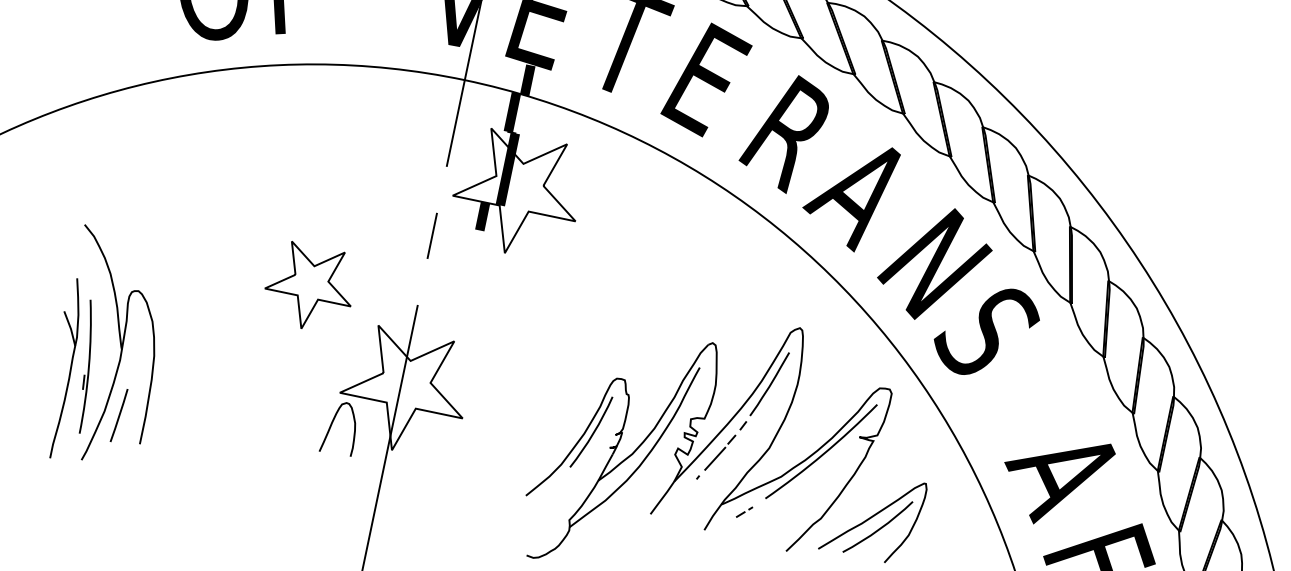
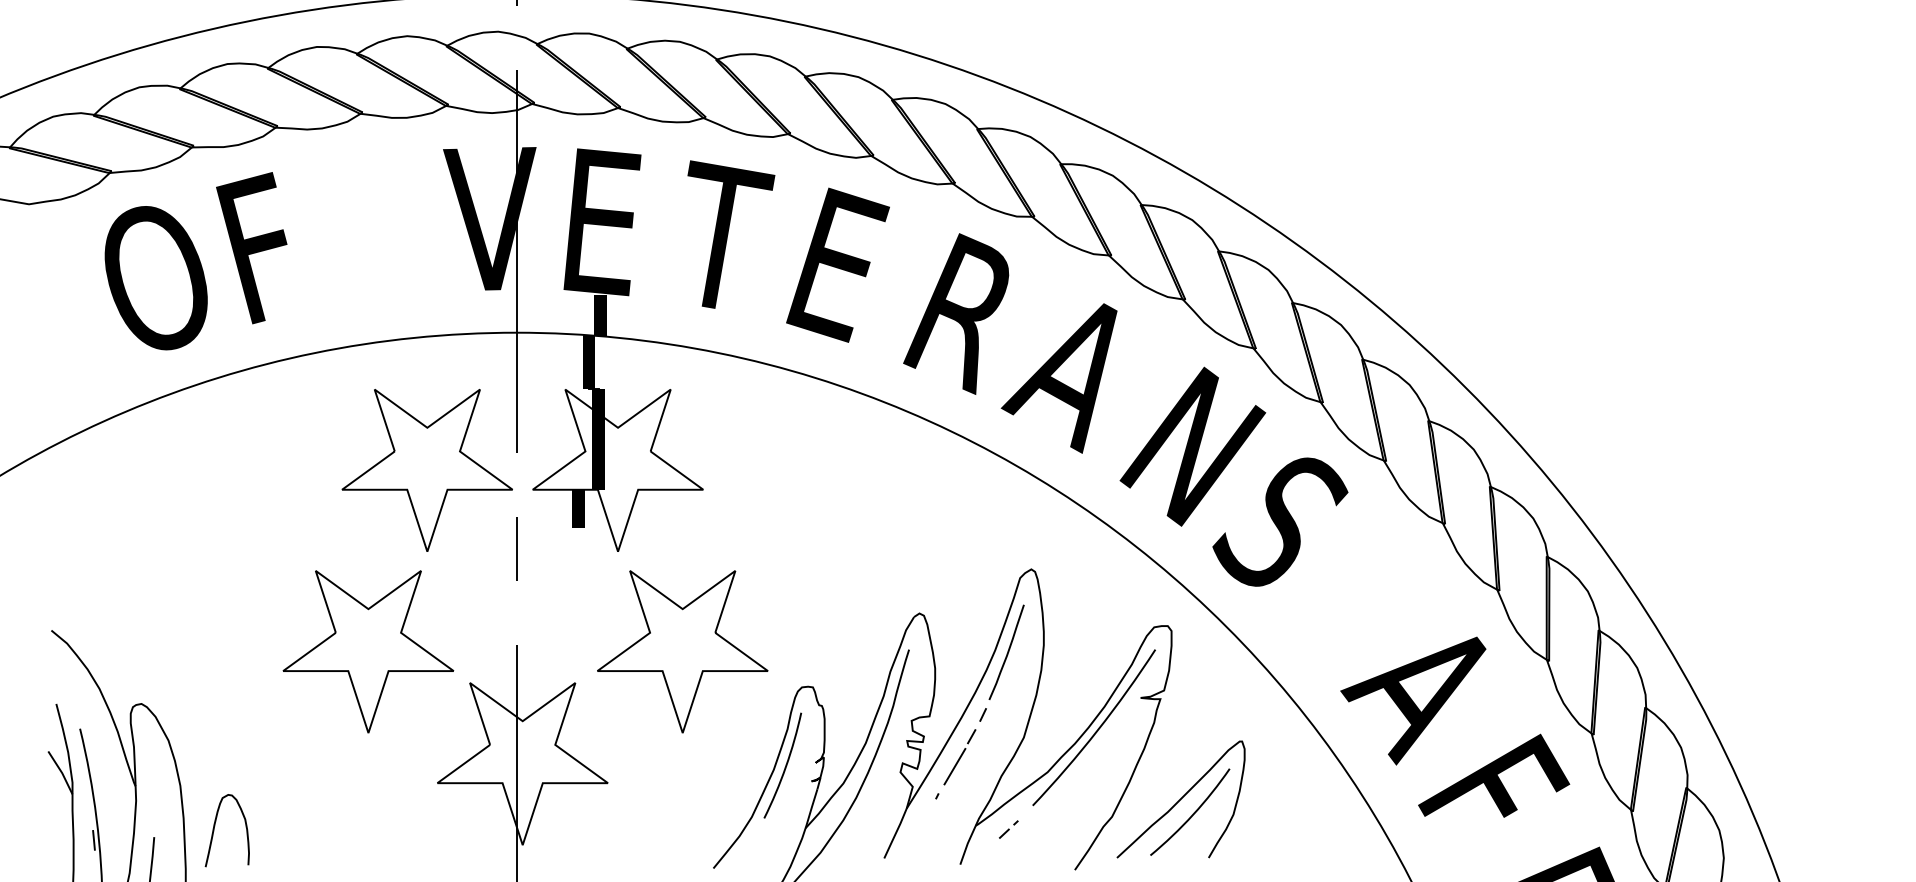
part: (379, 165) -> (426, 470), added
part: (310, 287) -> (368, 651), size x1.43
part: (536, 334) -> (682, 651), added
curve: (332, 423) -> (215, 826), moved

